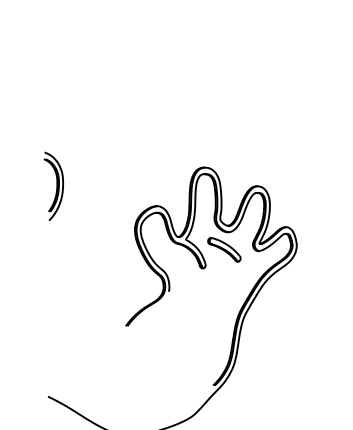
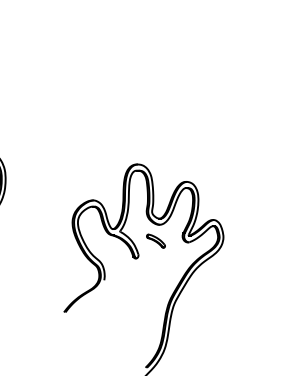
part: (224, 249) -> (156, 240), size x0.6

